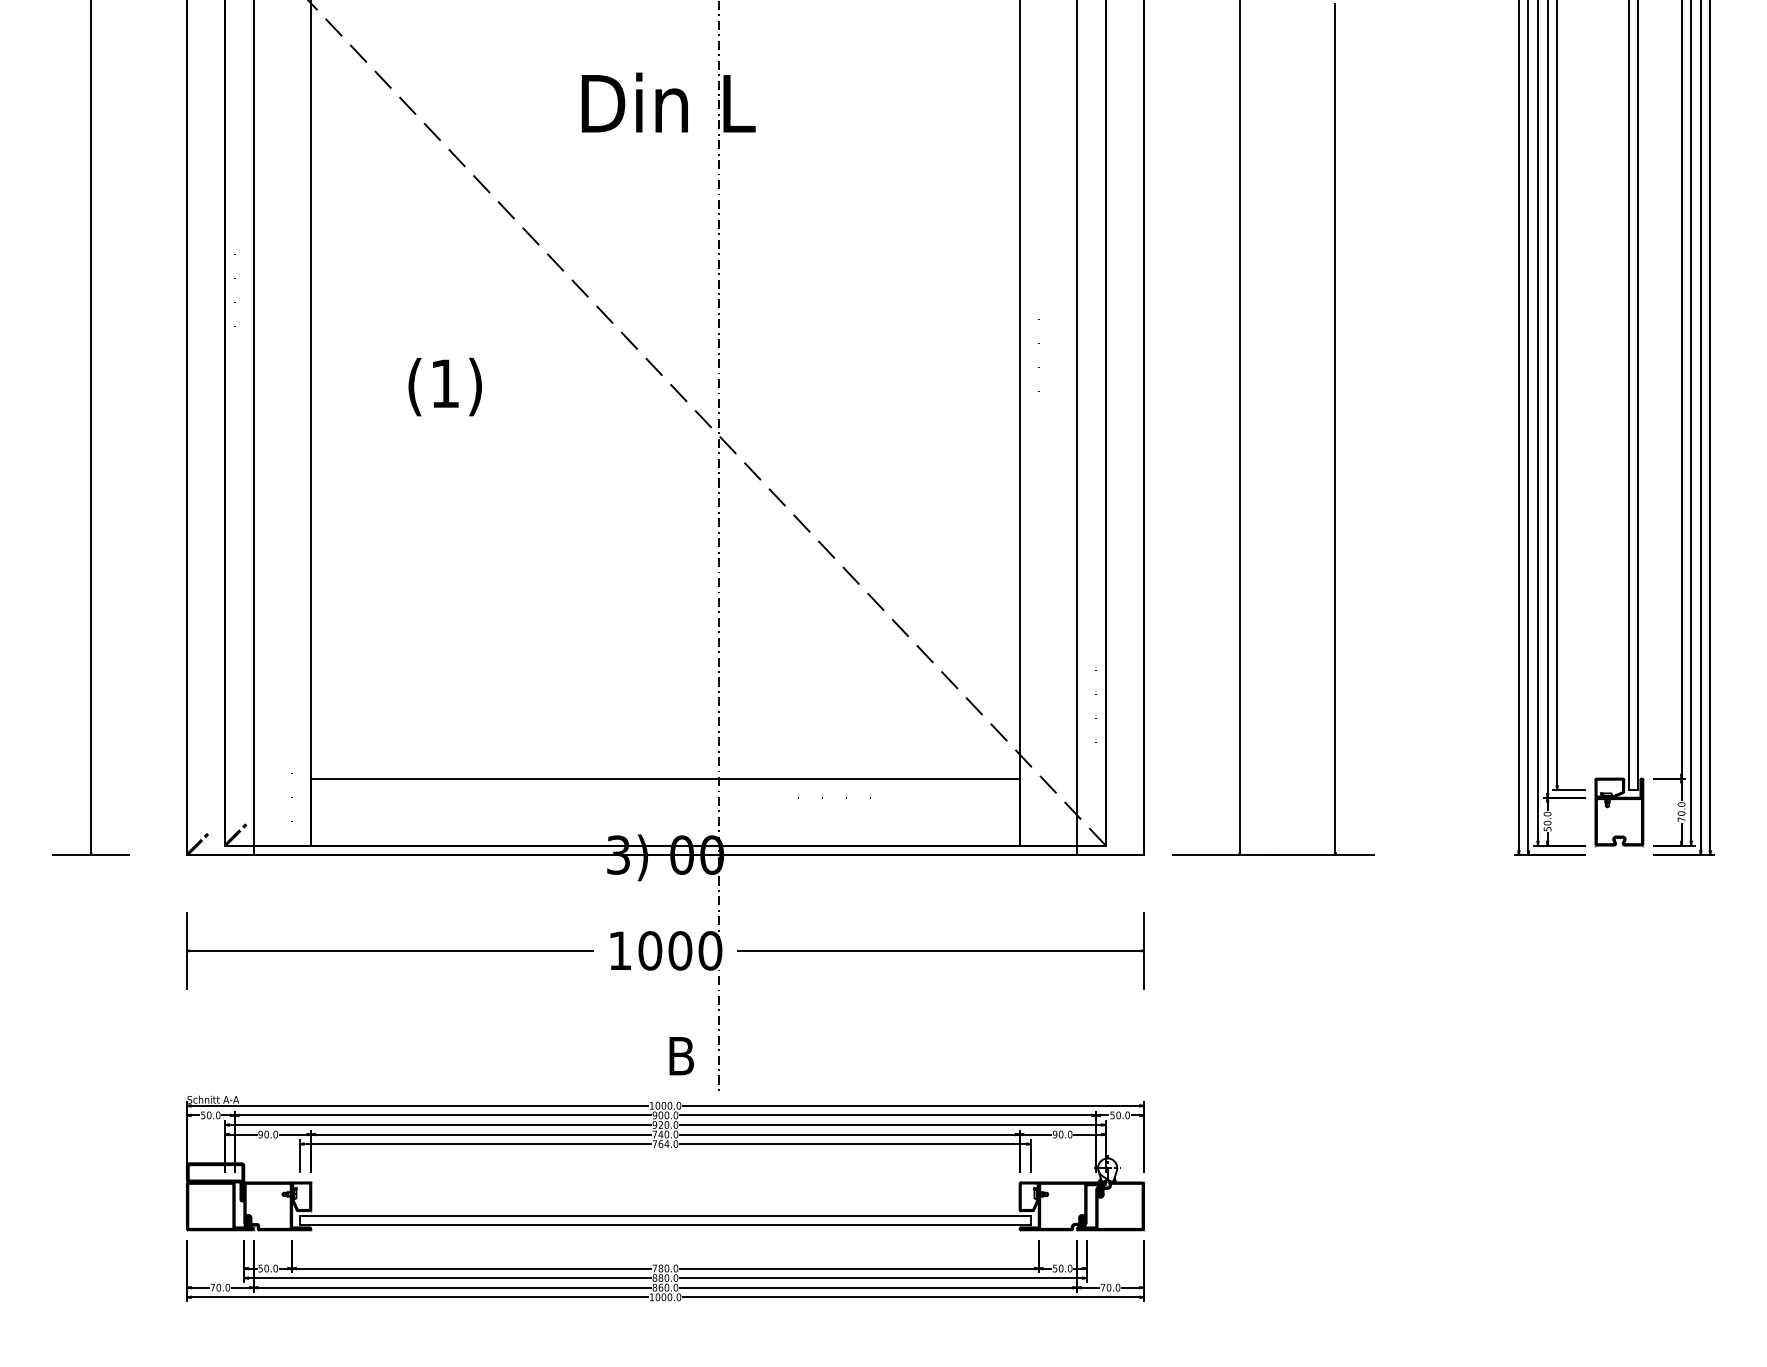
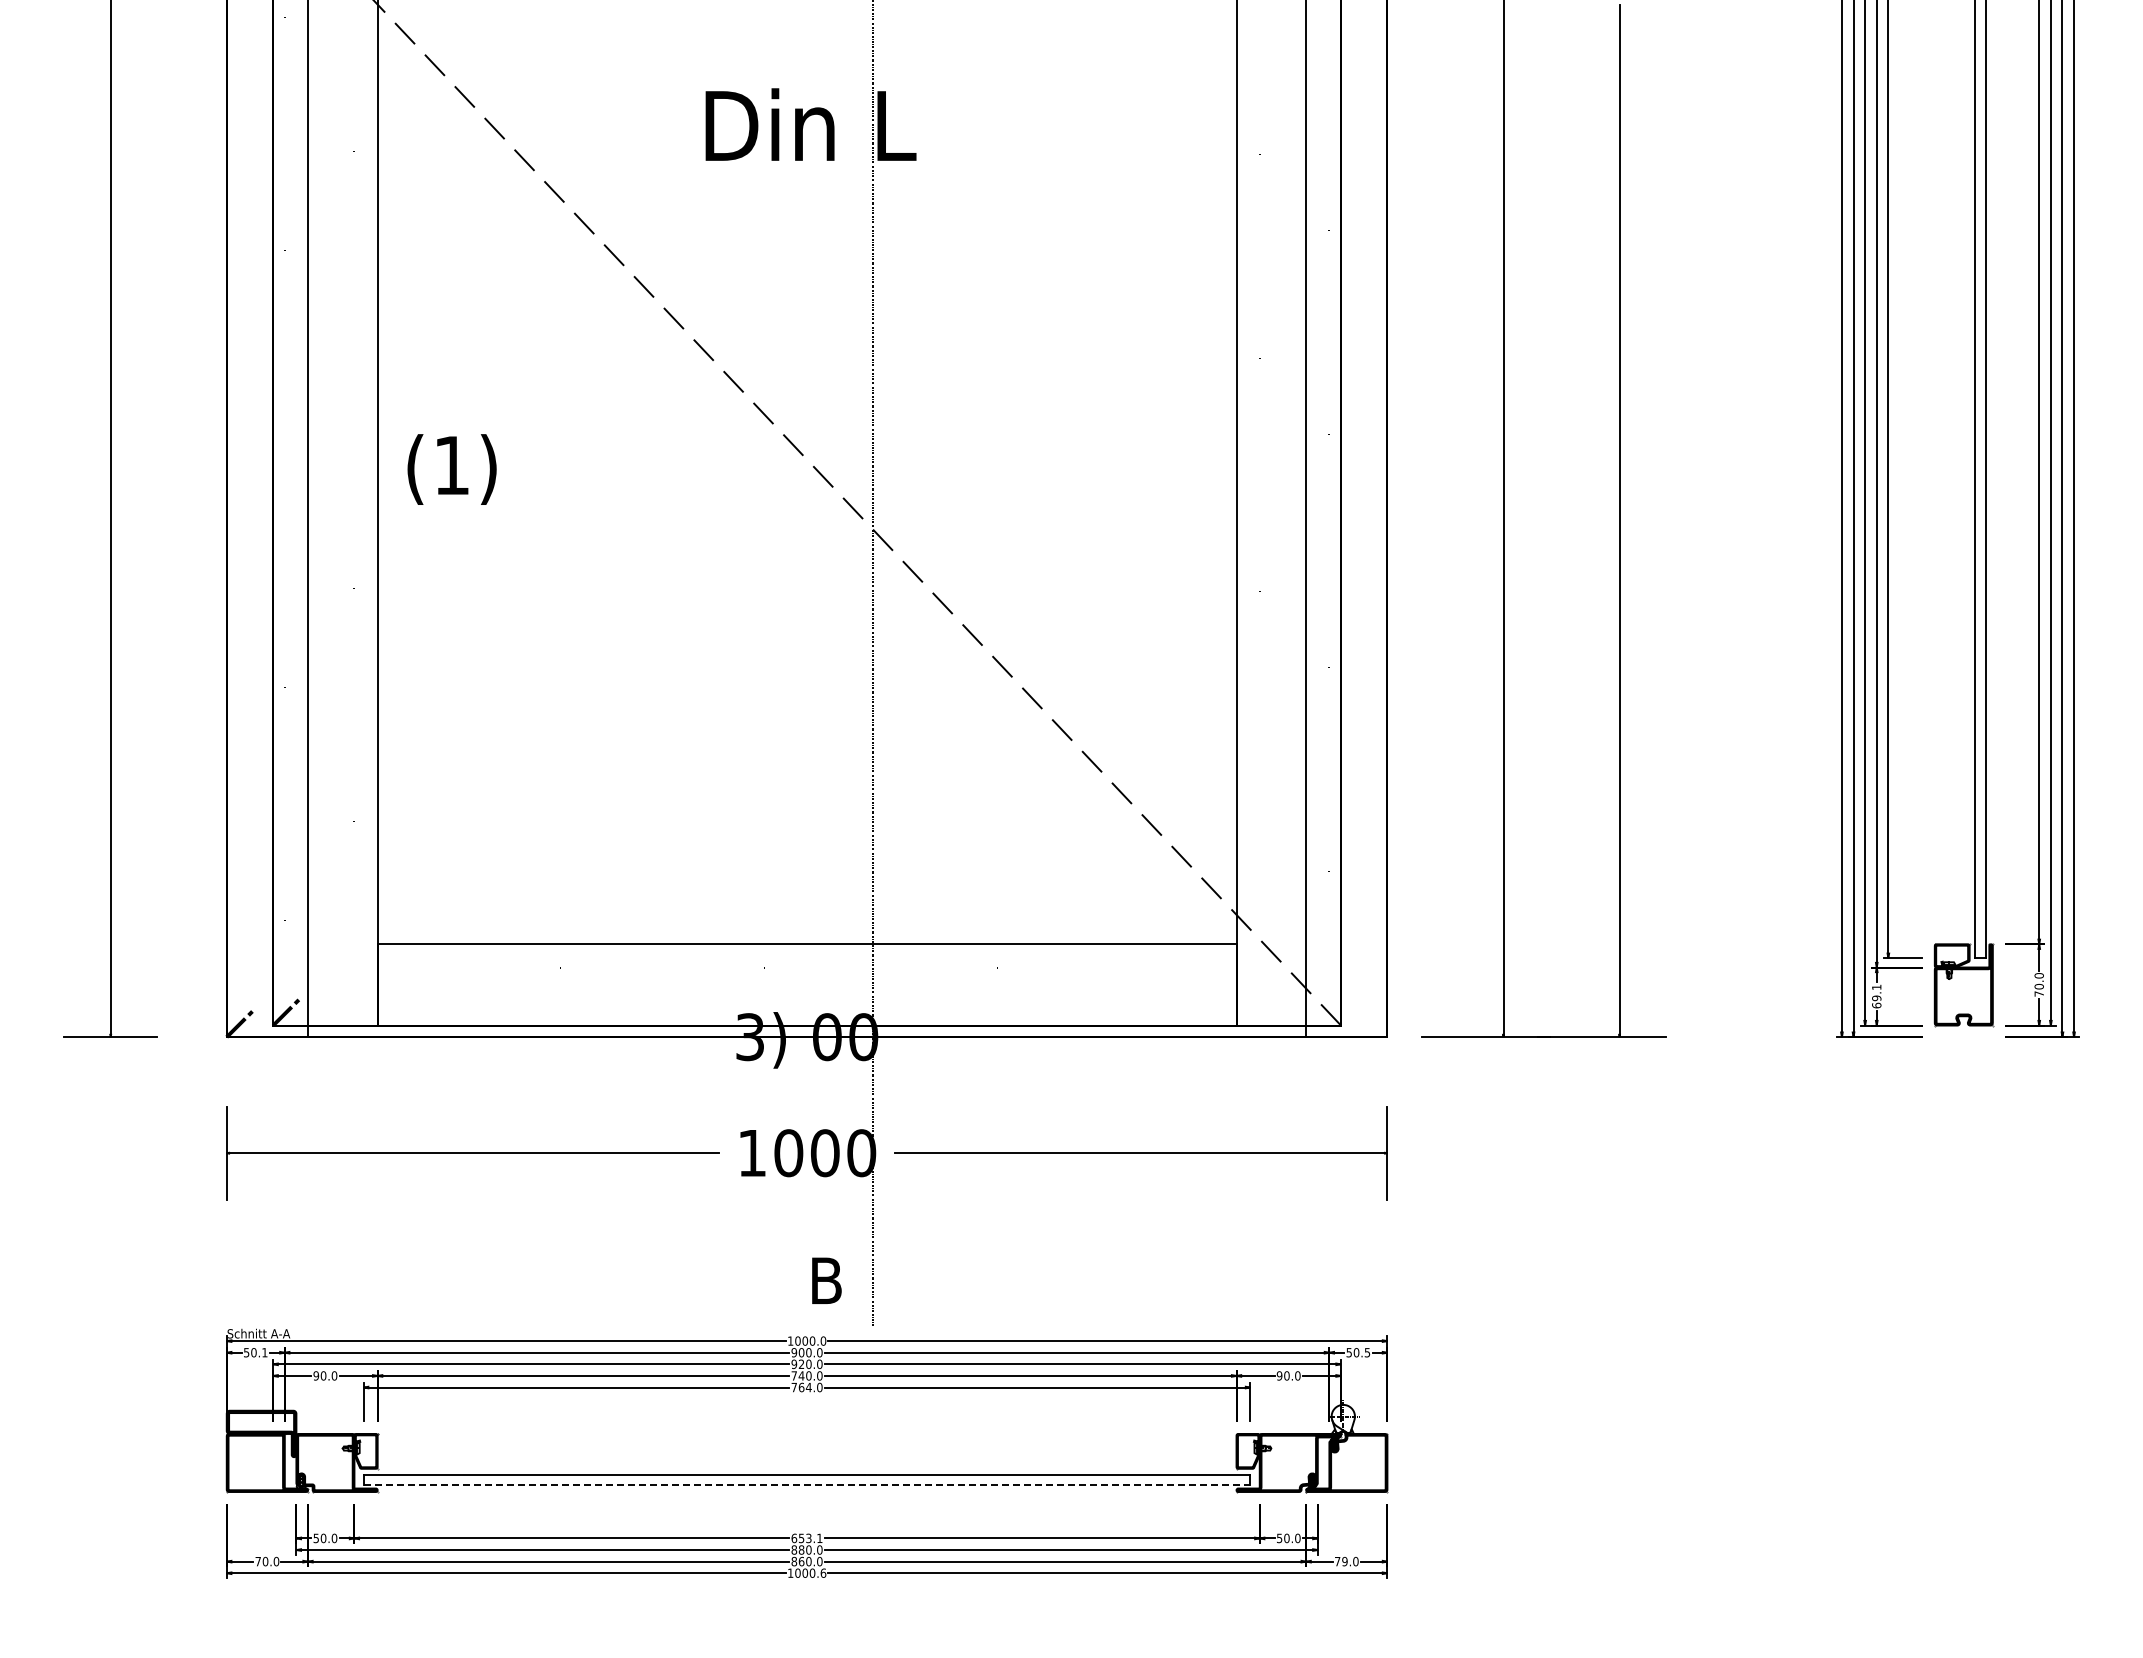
text: (444, 387) -> (451, 469), moved
text: (1547, 821) -> (1876, 996), 50.0 -> 69.1
text: (217, 1115) -> (264, 1352), 50.0 -> 50.1
text: (1127, 1115) -> (1367, 1352), 50.0 -> 50.5
line: (665, 1224) -> (807, 1485), solid -> dashed
text: (664, 1268) -> (806, 1538), 780.0 -> 653.1
text: (1108, 1287) -> (1344, 1561), 70.0 -> 79.0
text: (678, 1296) -> (823, 1572), 1000.0 -> 1000.6

